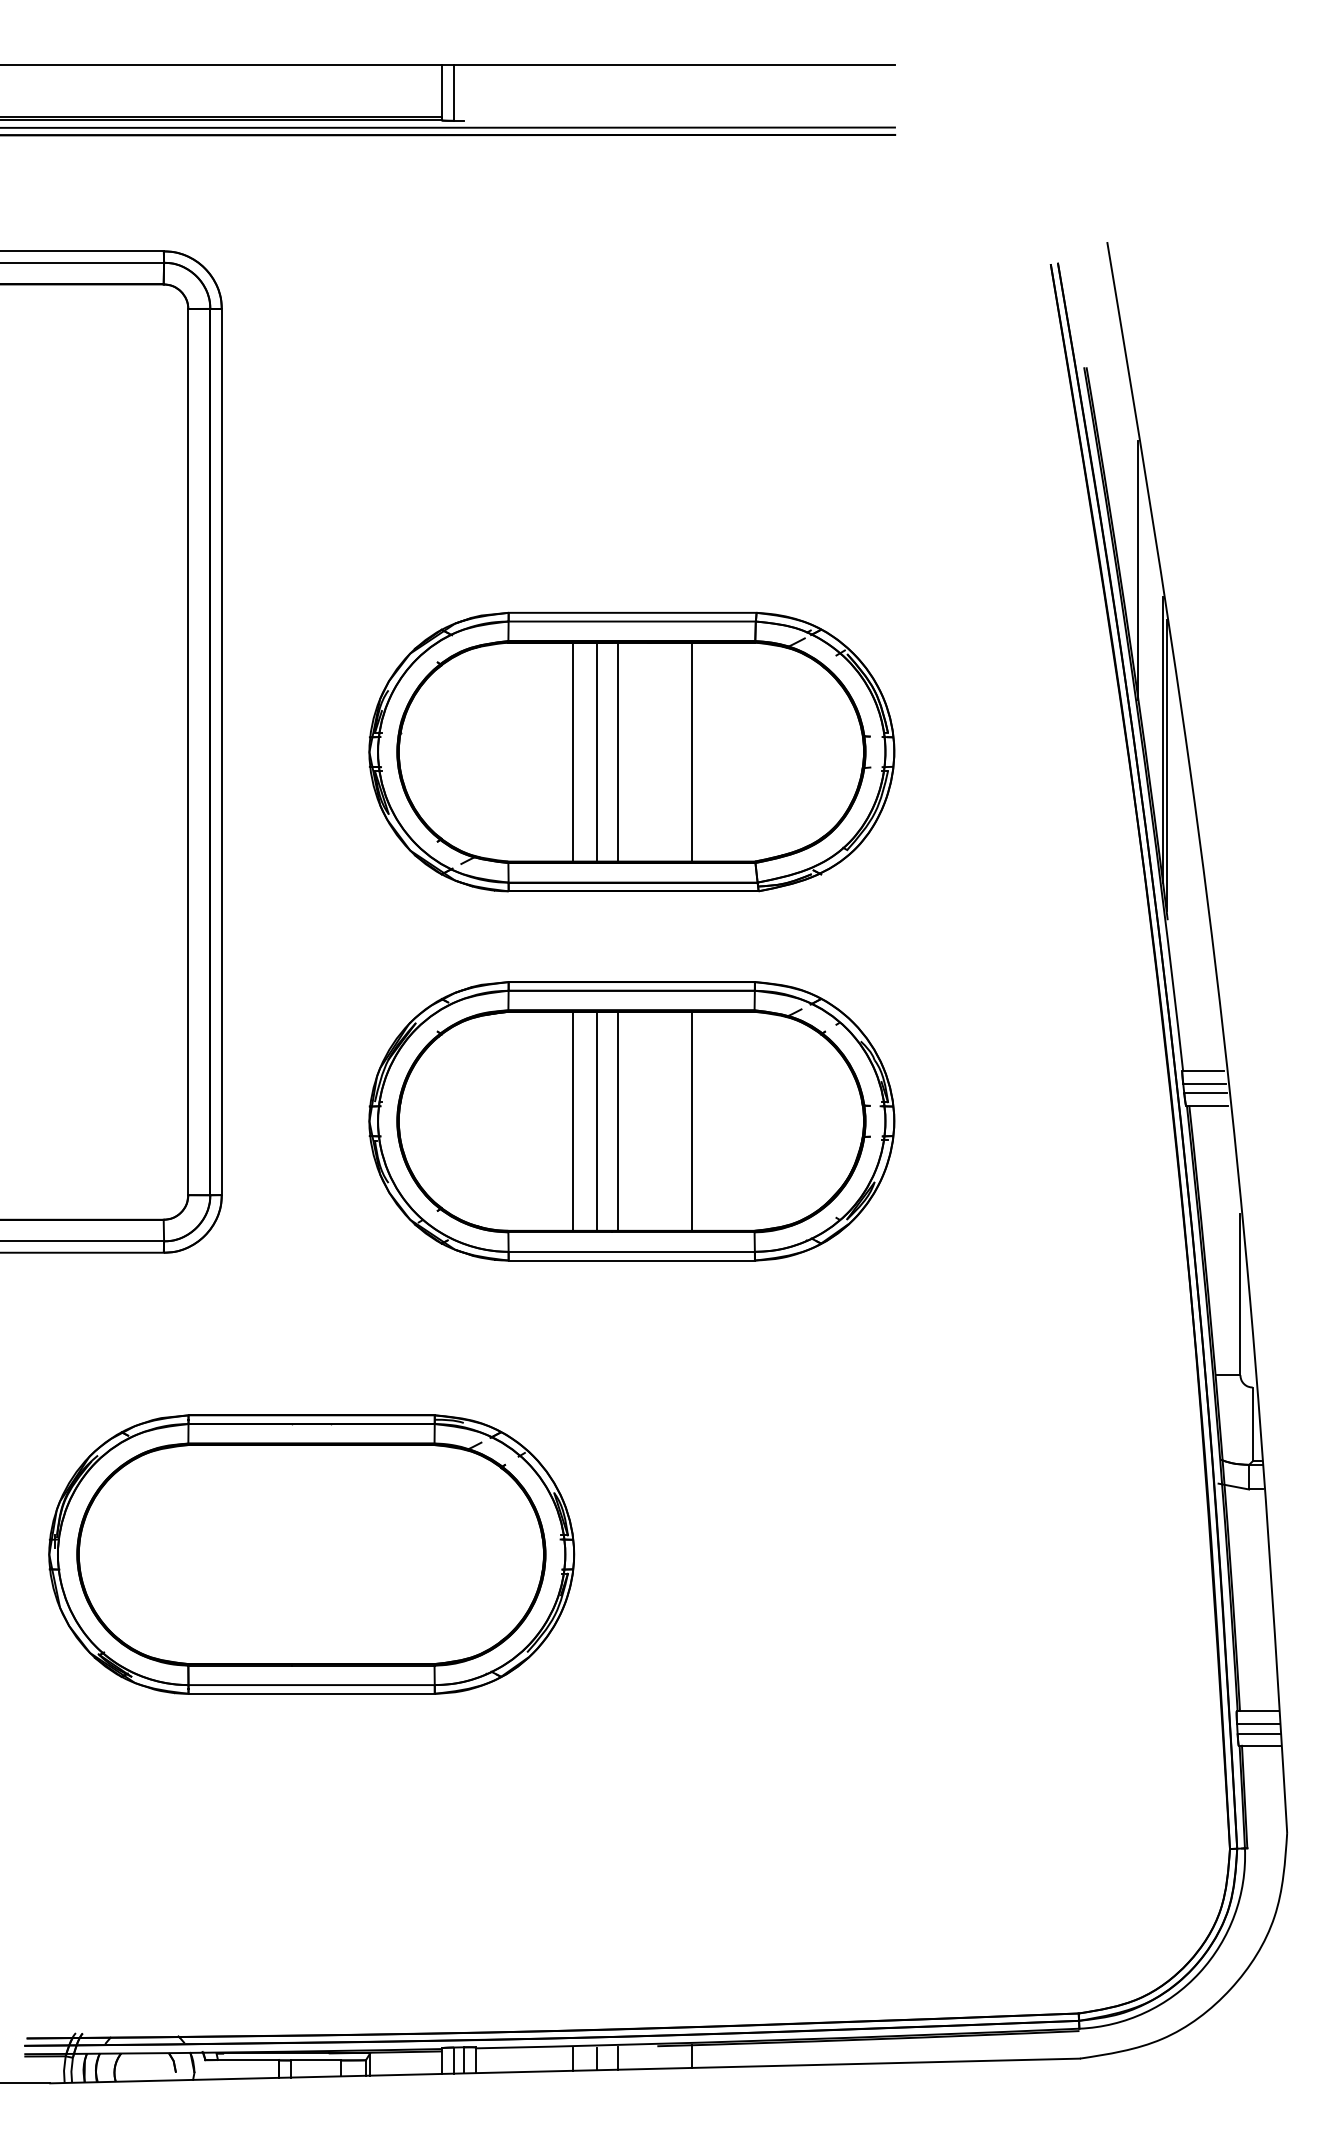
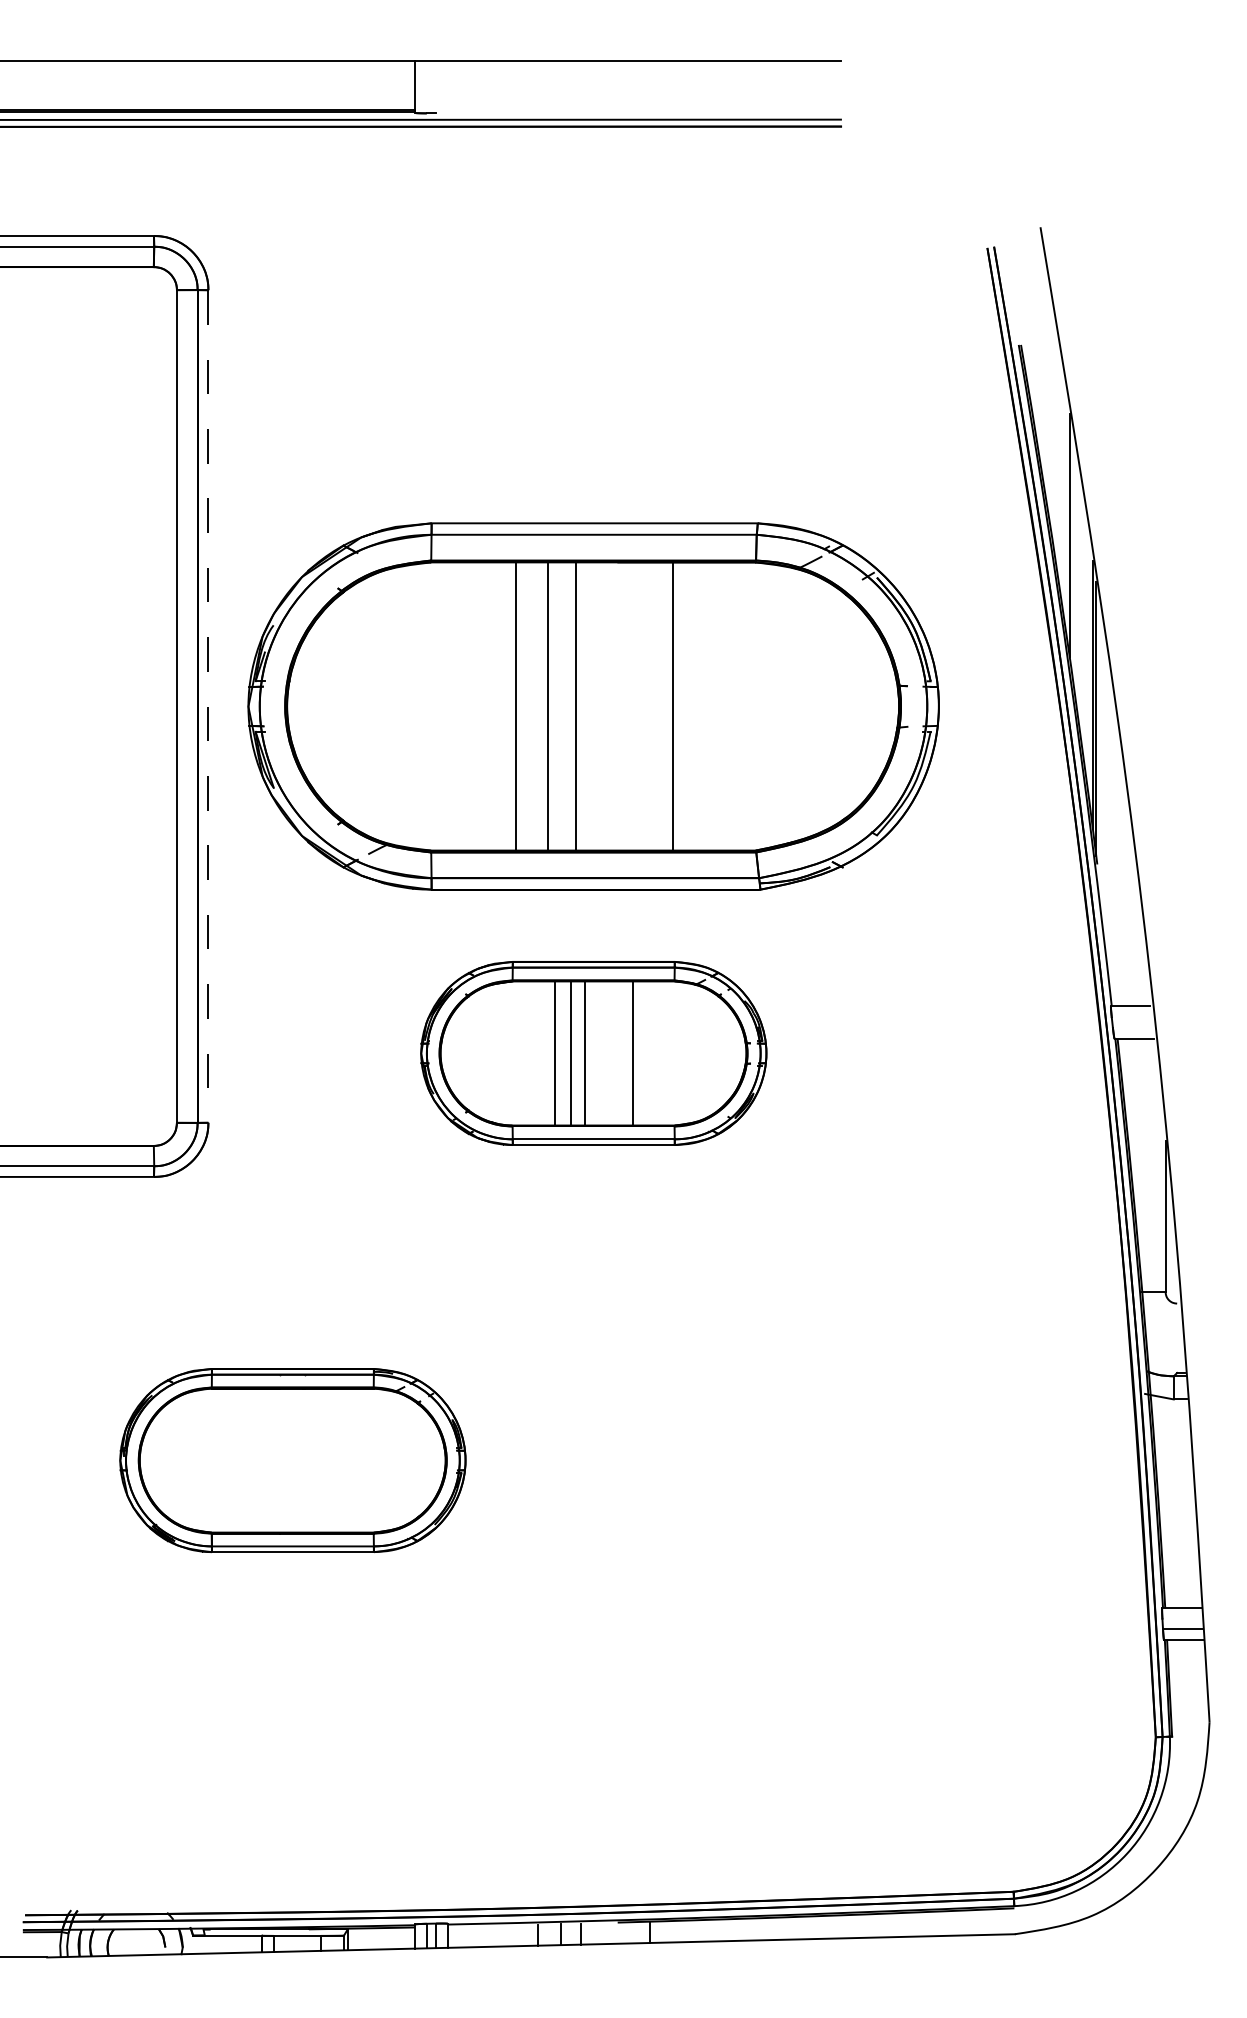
line: (453, 92) -> (426, 86), removed
part: (631, 752) -> (593, 706), size x1.4
line: (221, 753) -> (208, 707), solid -> dashed
line: (1204, 1084) -> (1131, 1018), removed
line: (1205, 1093) -> (1132, 1027), removed
part: (631, 1121) -> (593, 1053), size x0.7
line: (1253, 1423) -> (1177, 1337), removed
part: (311, 1554) -> (292, 1460), size x0.7
line: (1258, 1723) -> (1182, 1619), removed

